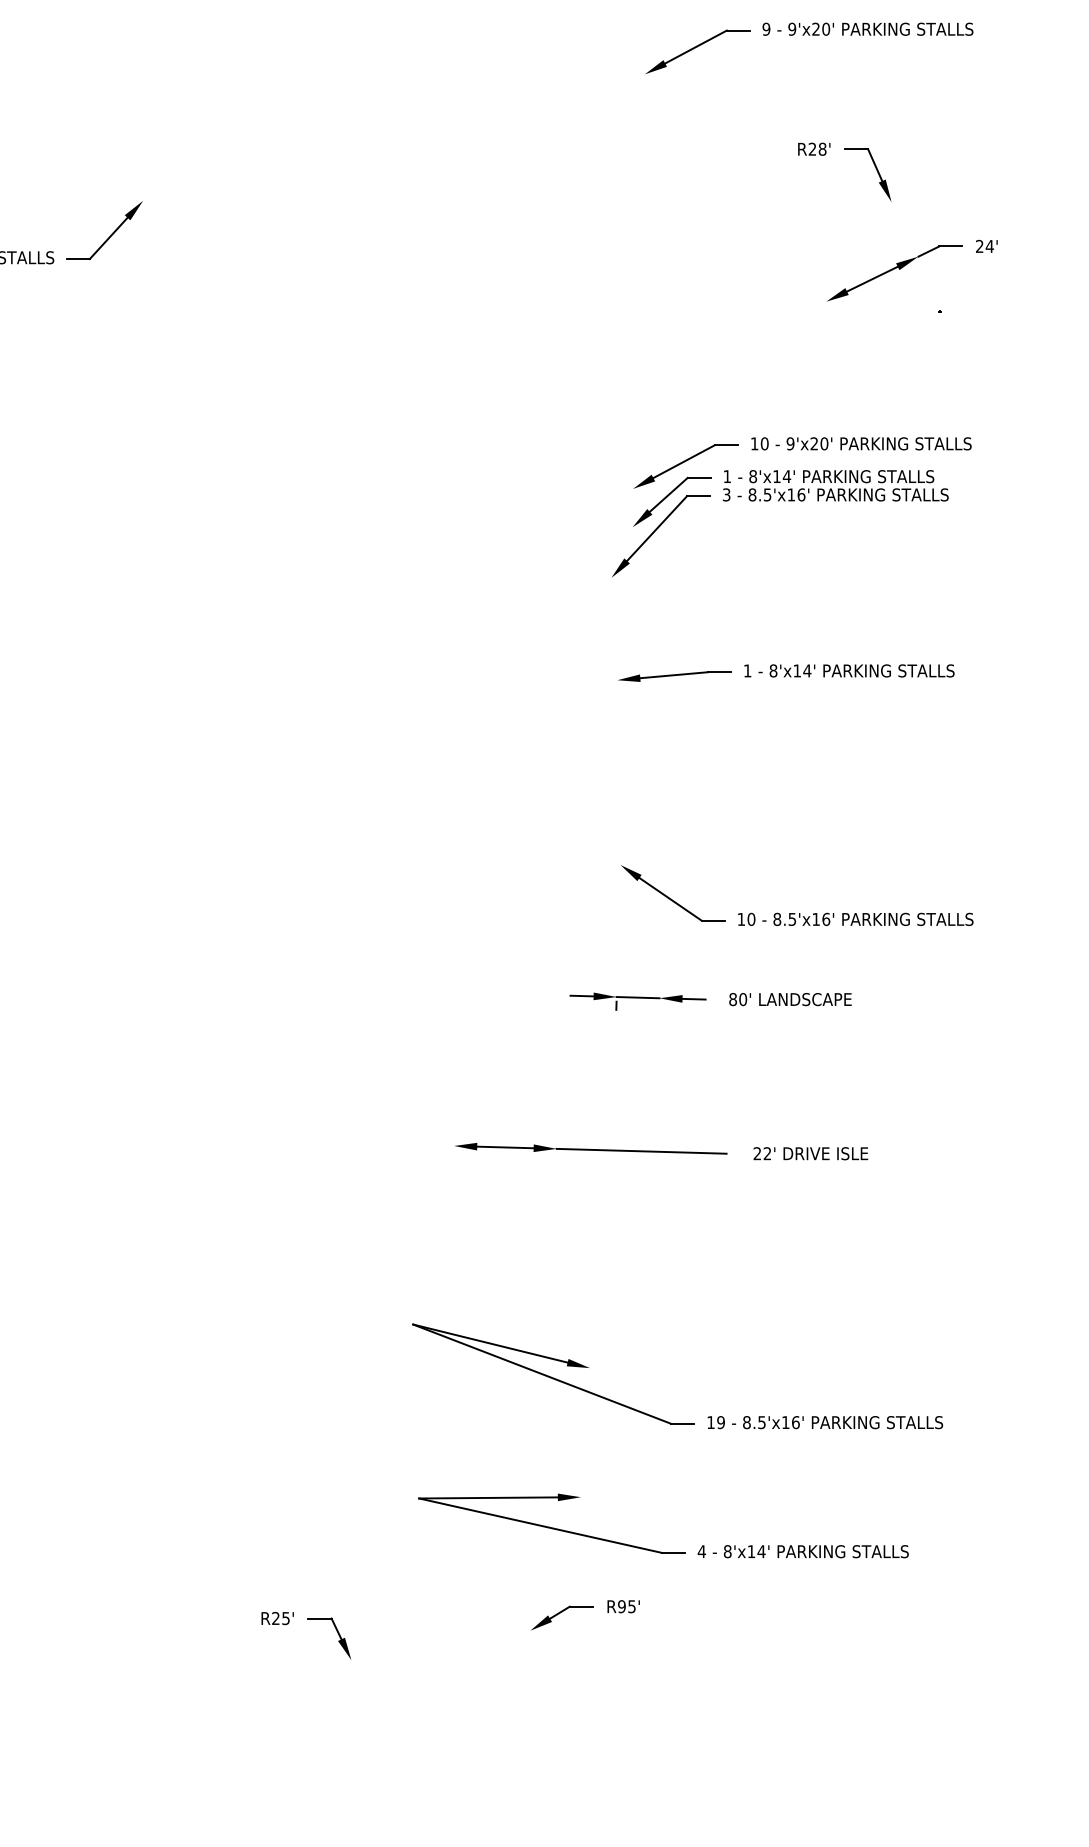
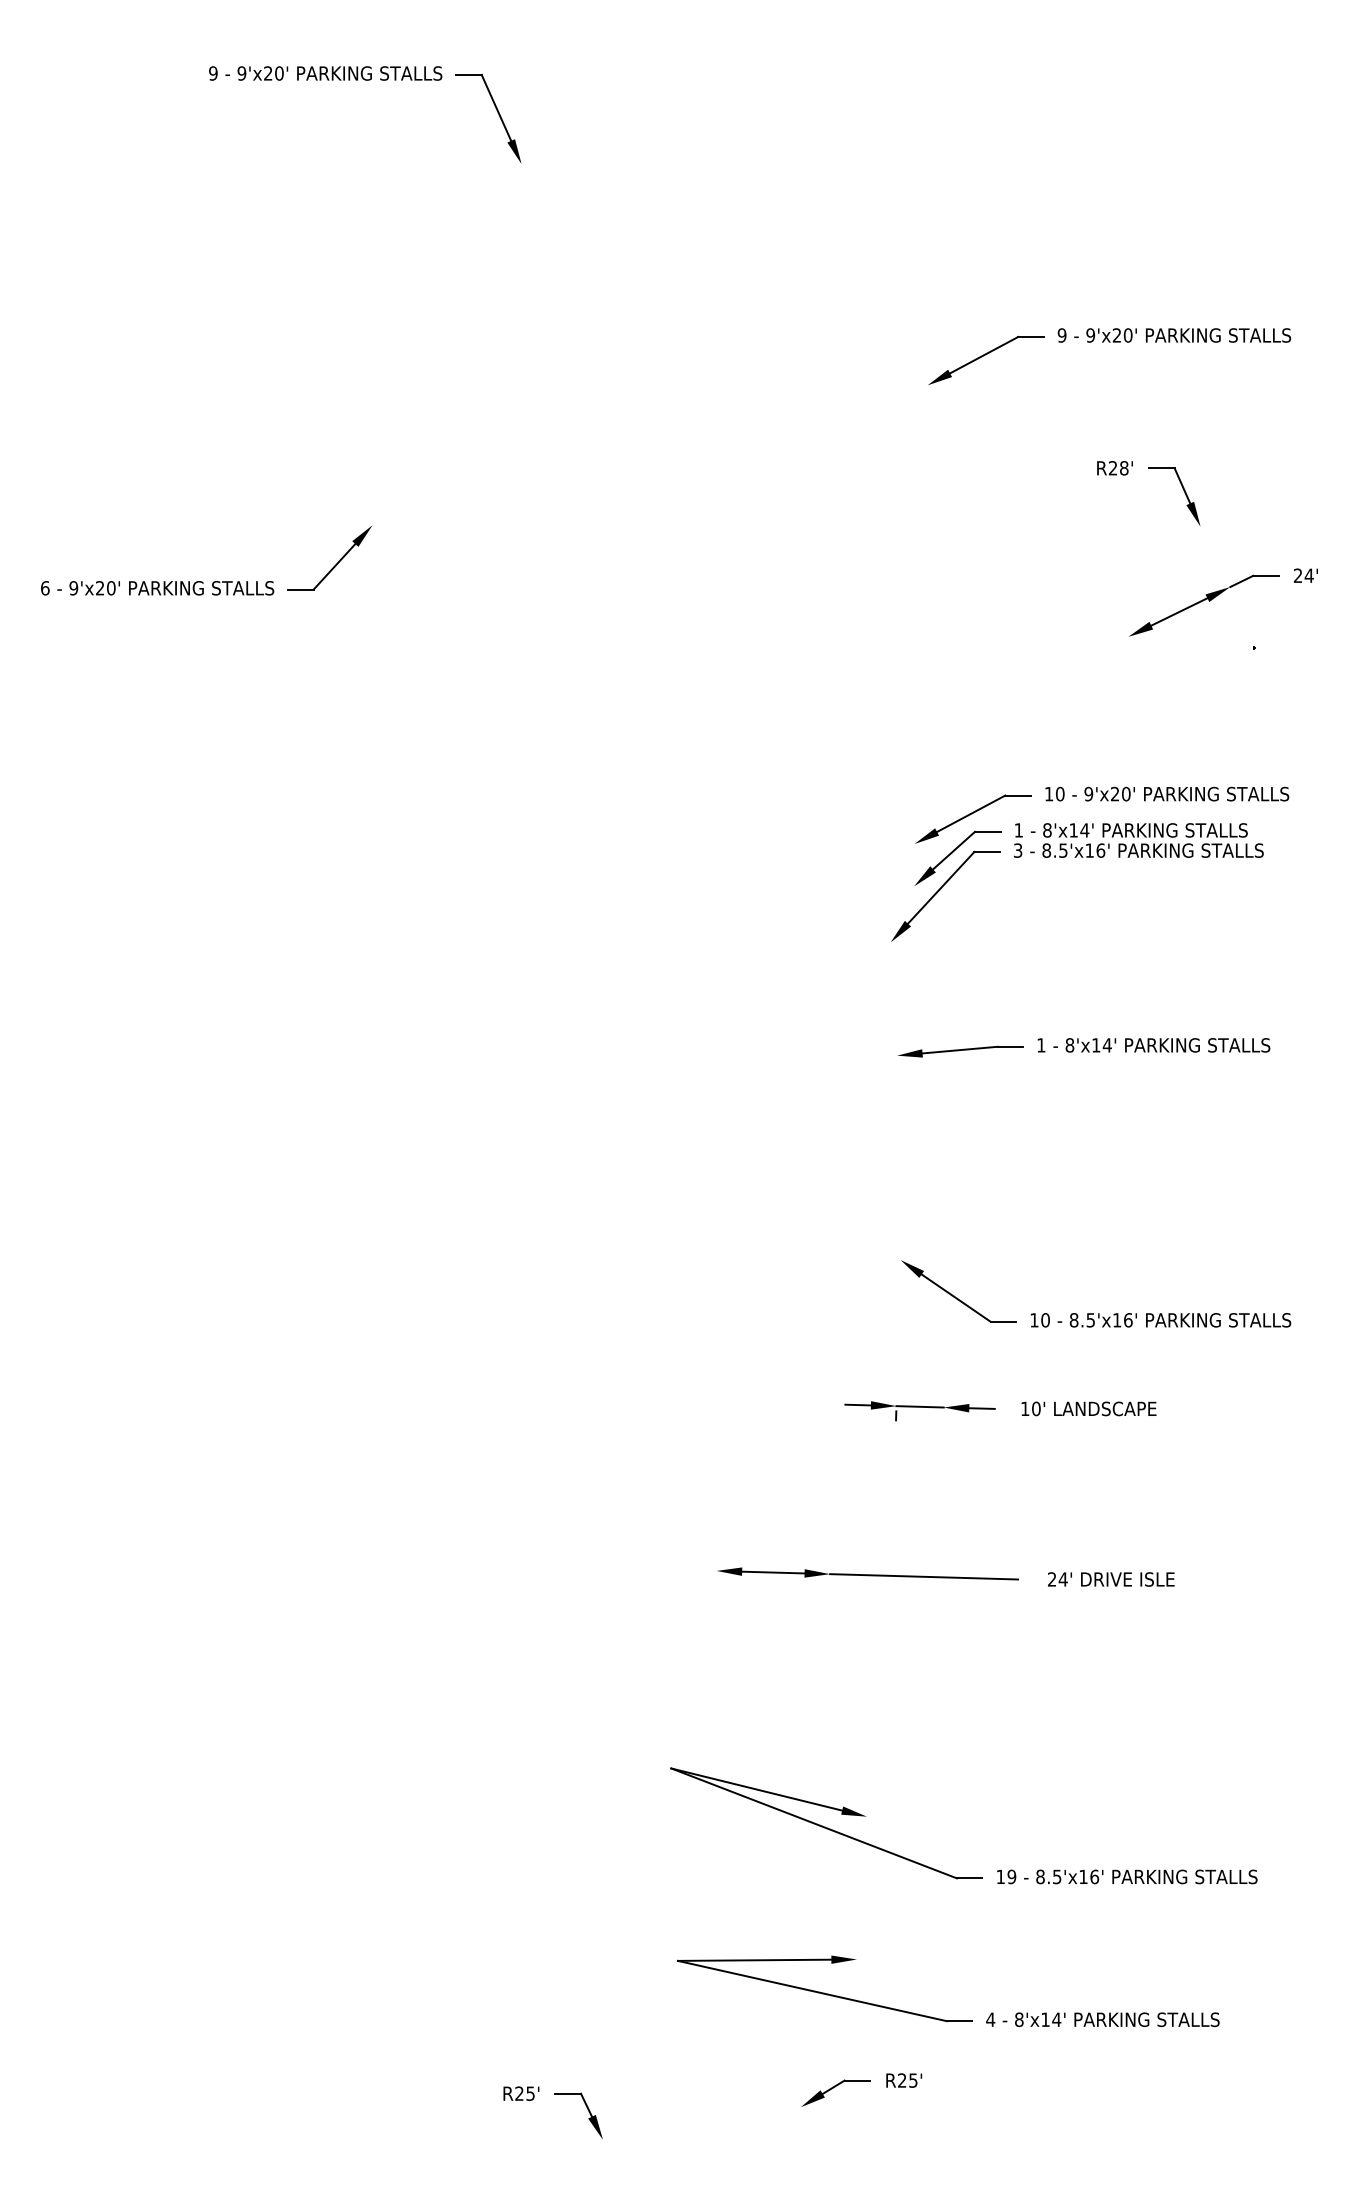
text: (733, 999) -> (1025, 1408), 80' -> 10'
text: (766, 1153) -> (1062, 1579), 22' -> 24'
text: (621, 1606) -> (901, 2080), R95' -> R25'

